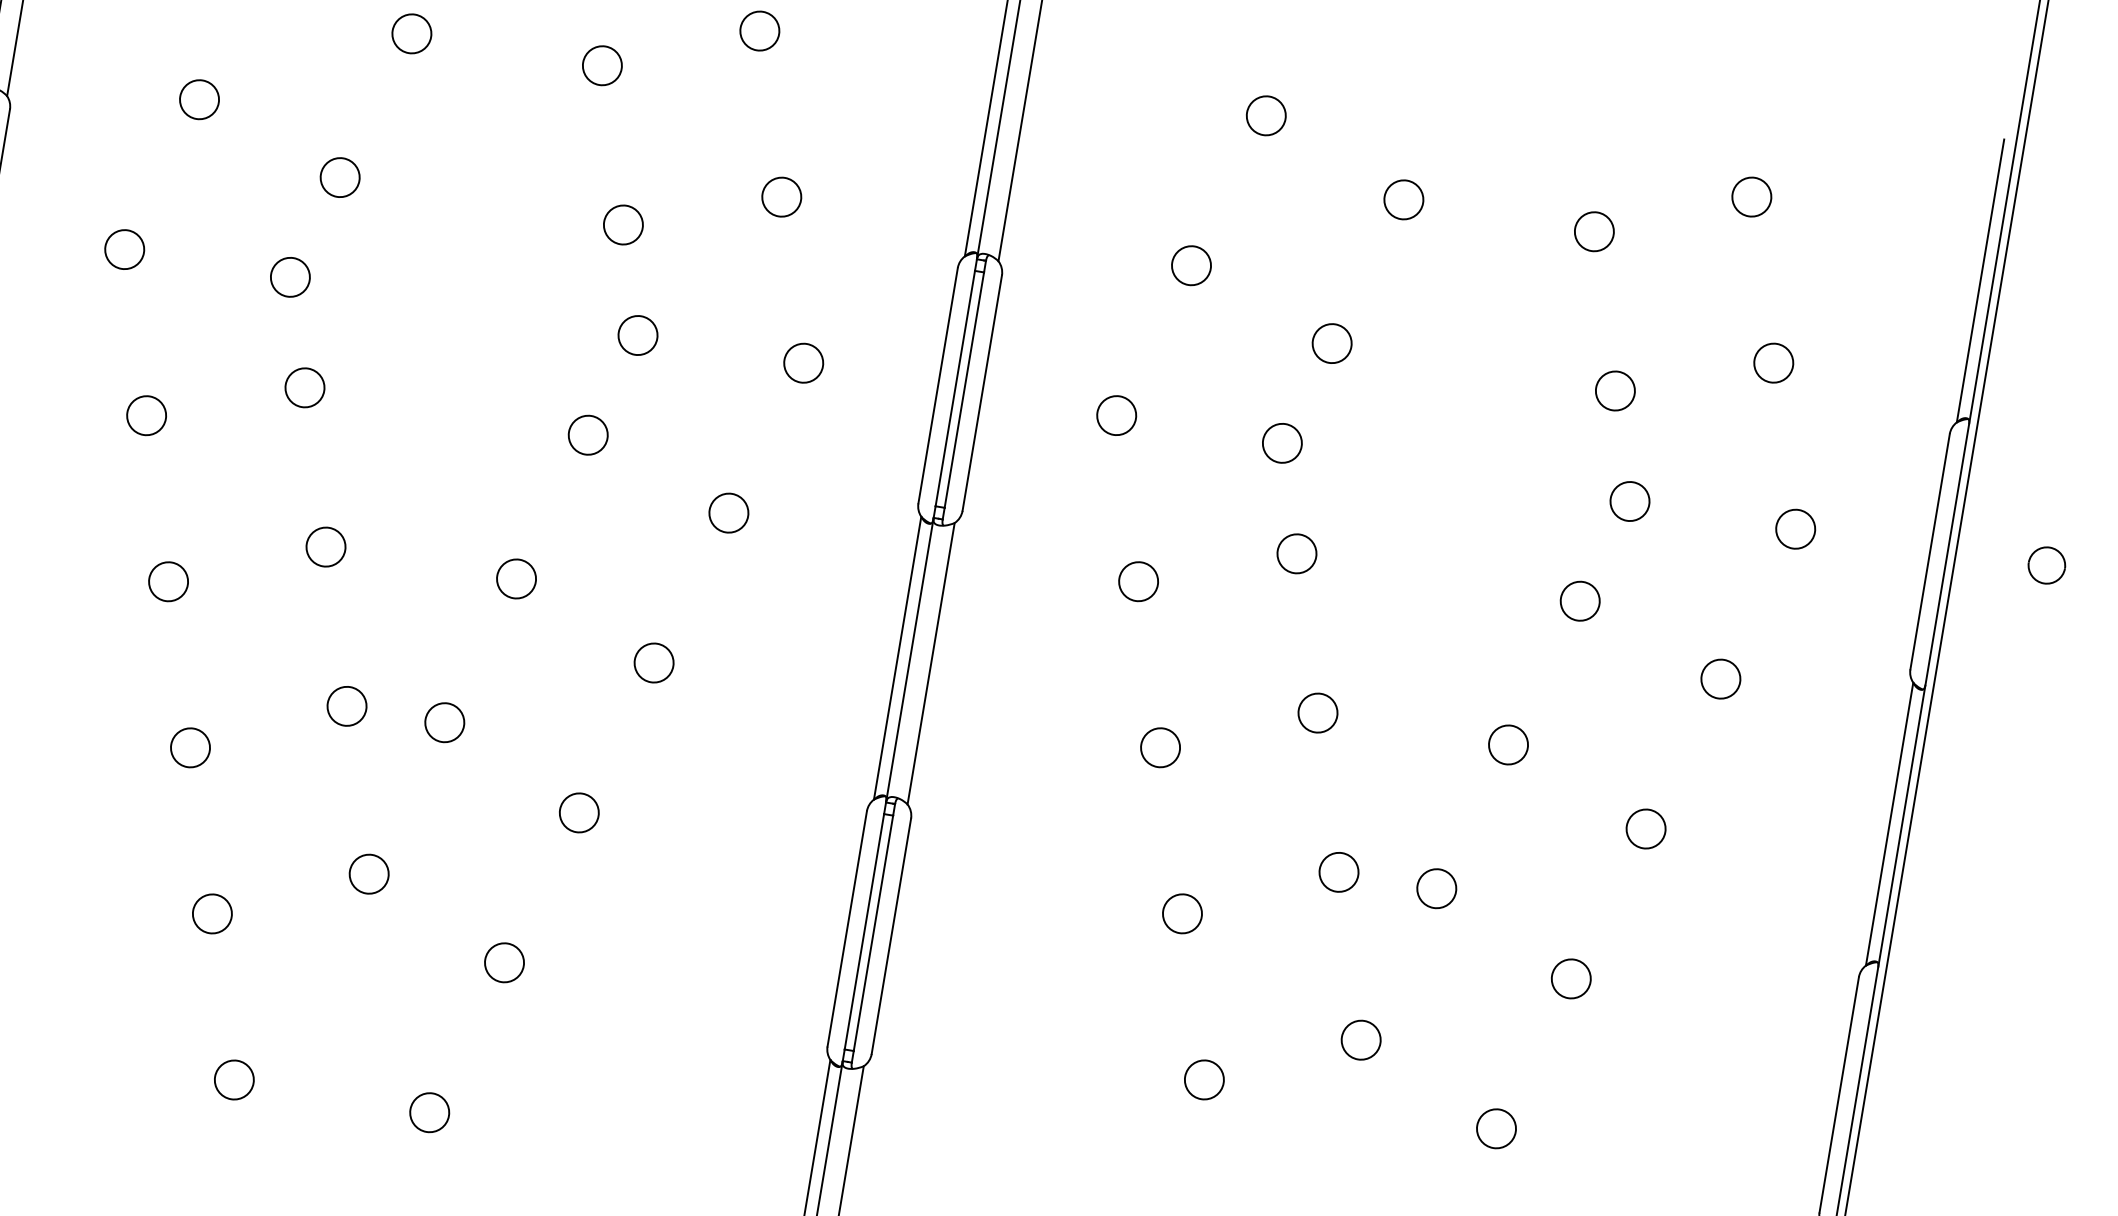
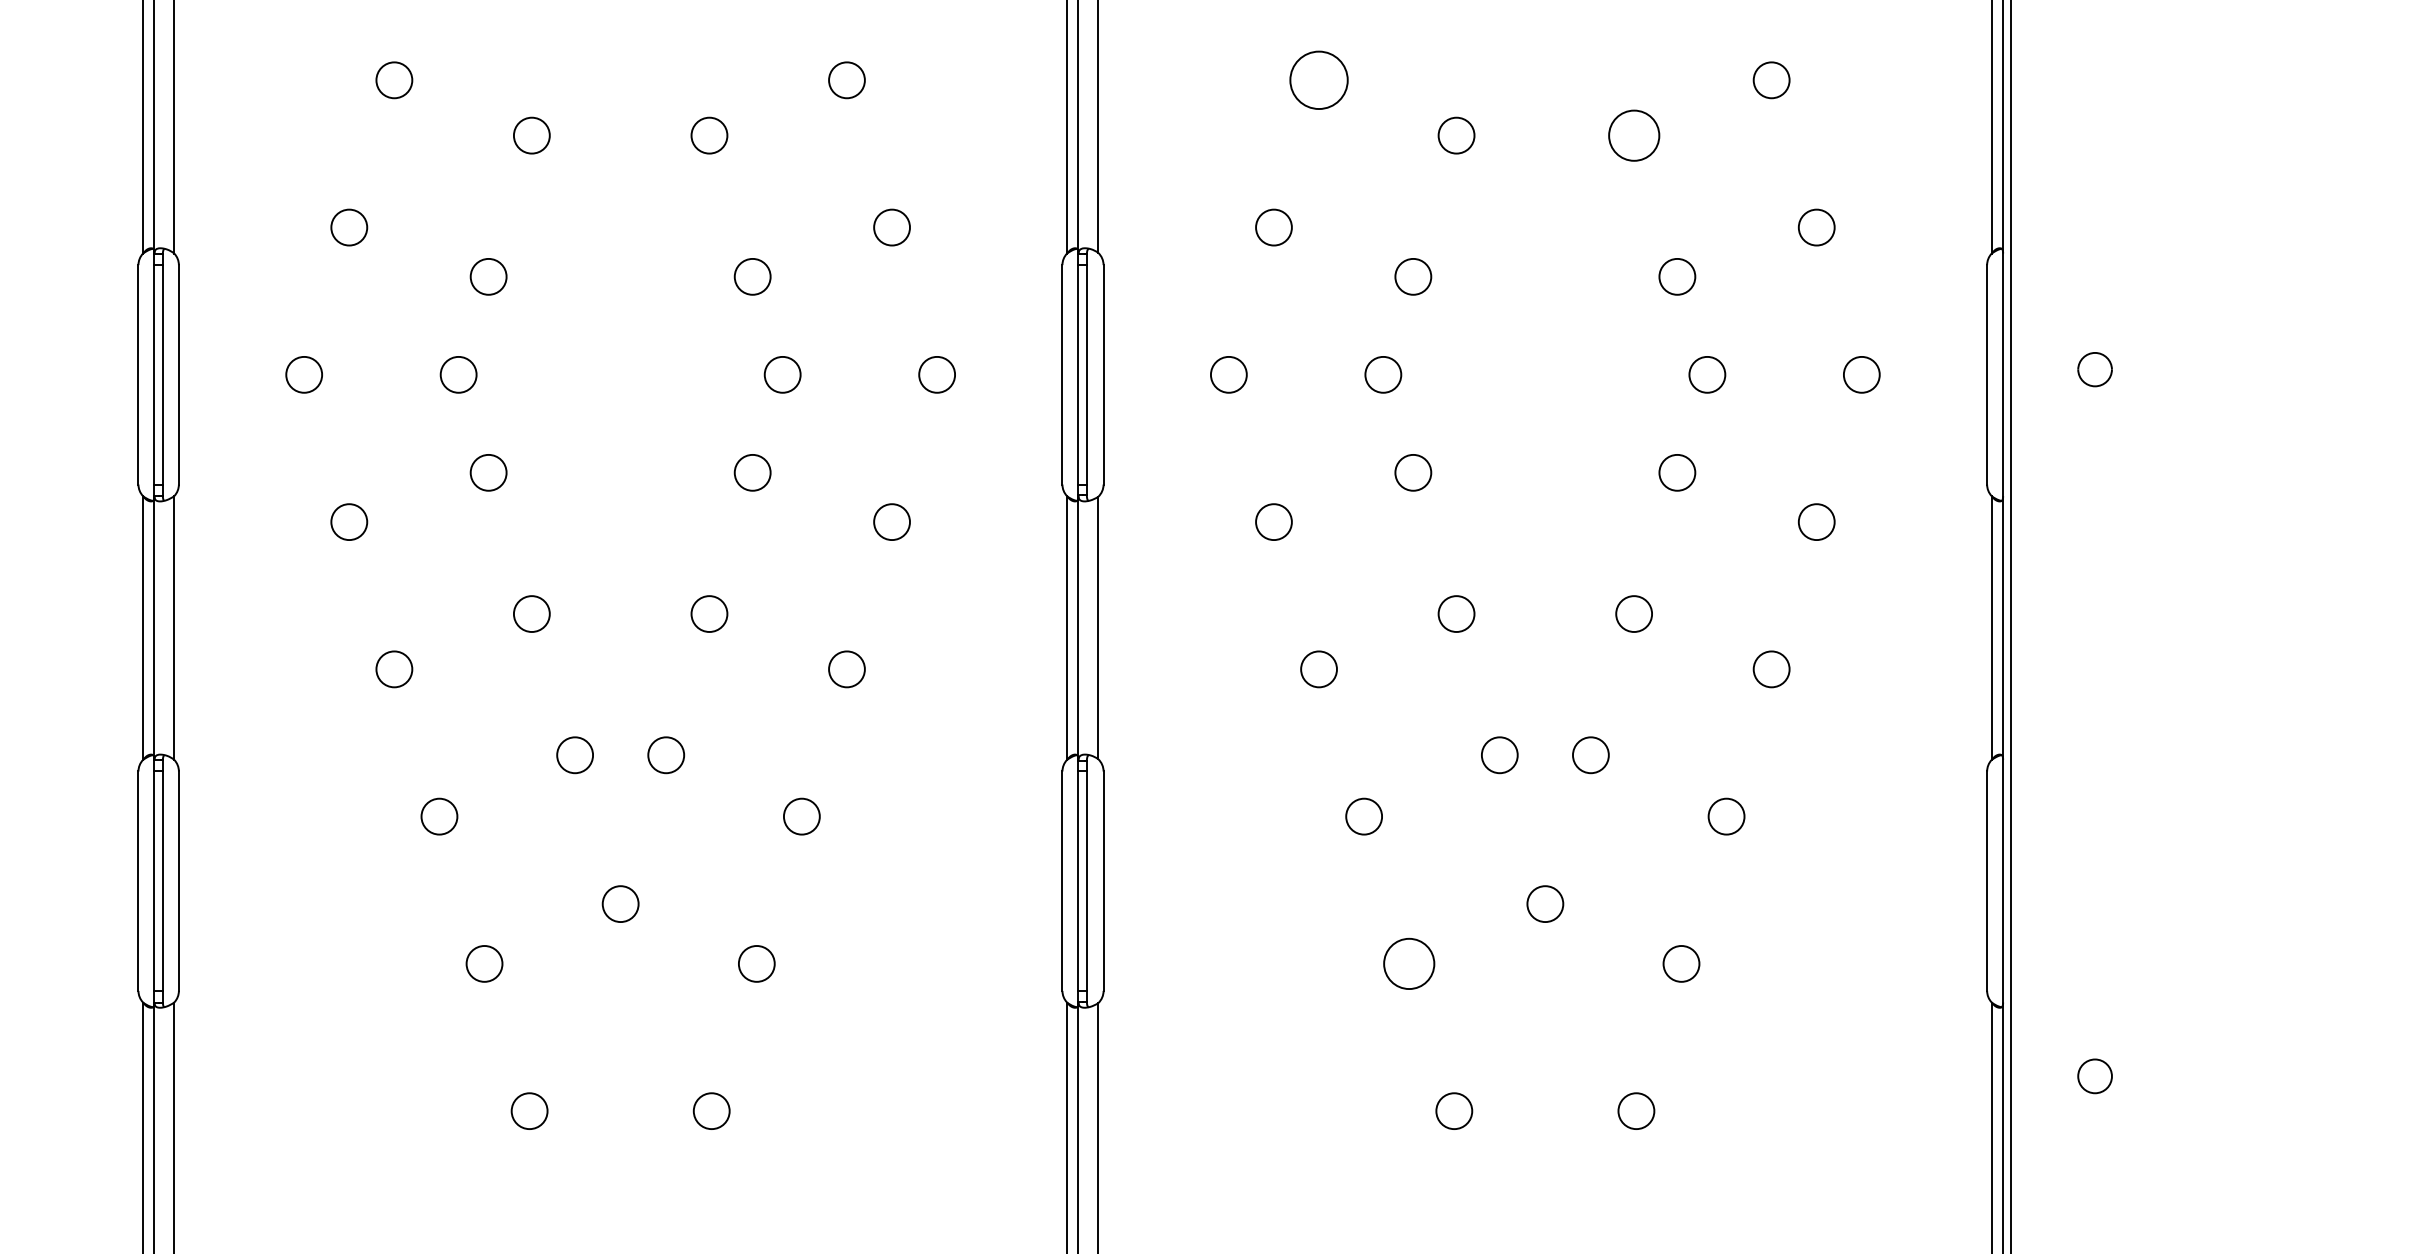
circle: (1265, 115) -> (1318, 80), size x1.6
circle: (1593, 231) -> (1633, 135), size x1.4
circle: (1204, 1079) -> (1409, 963), size x1.4

